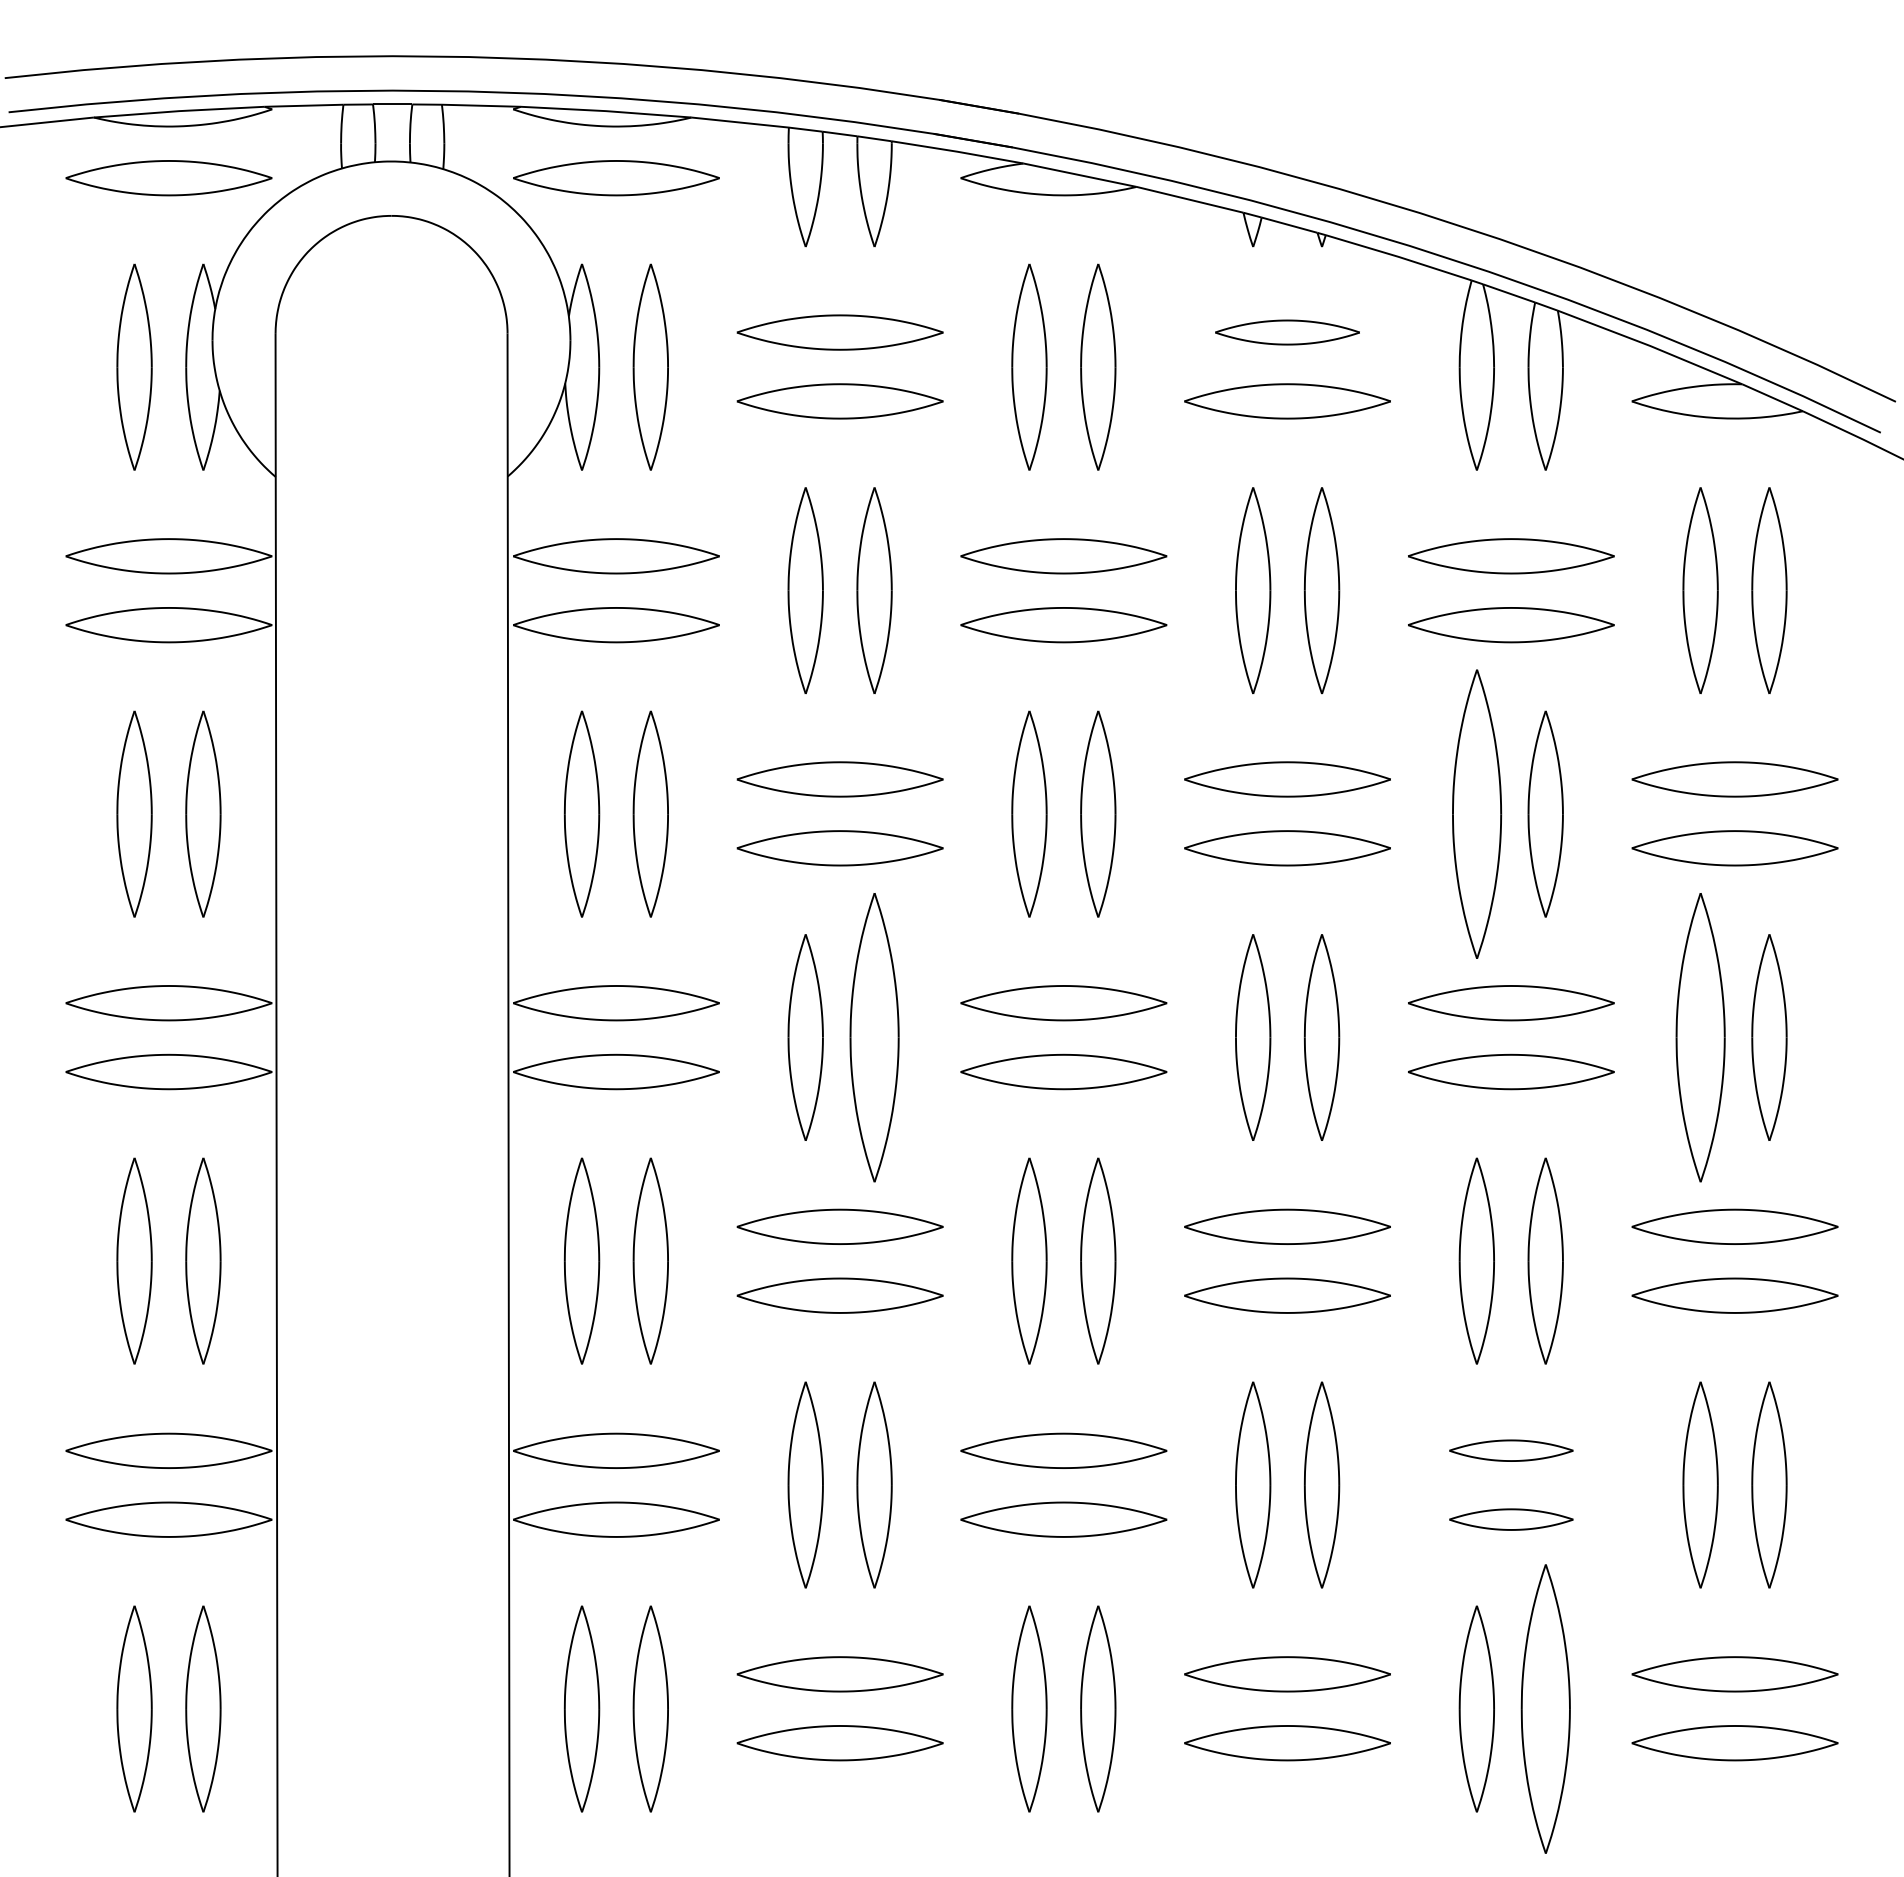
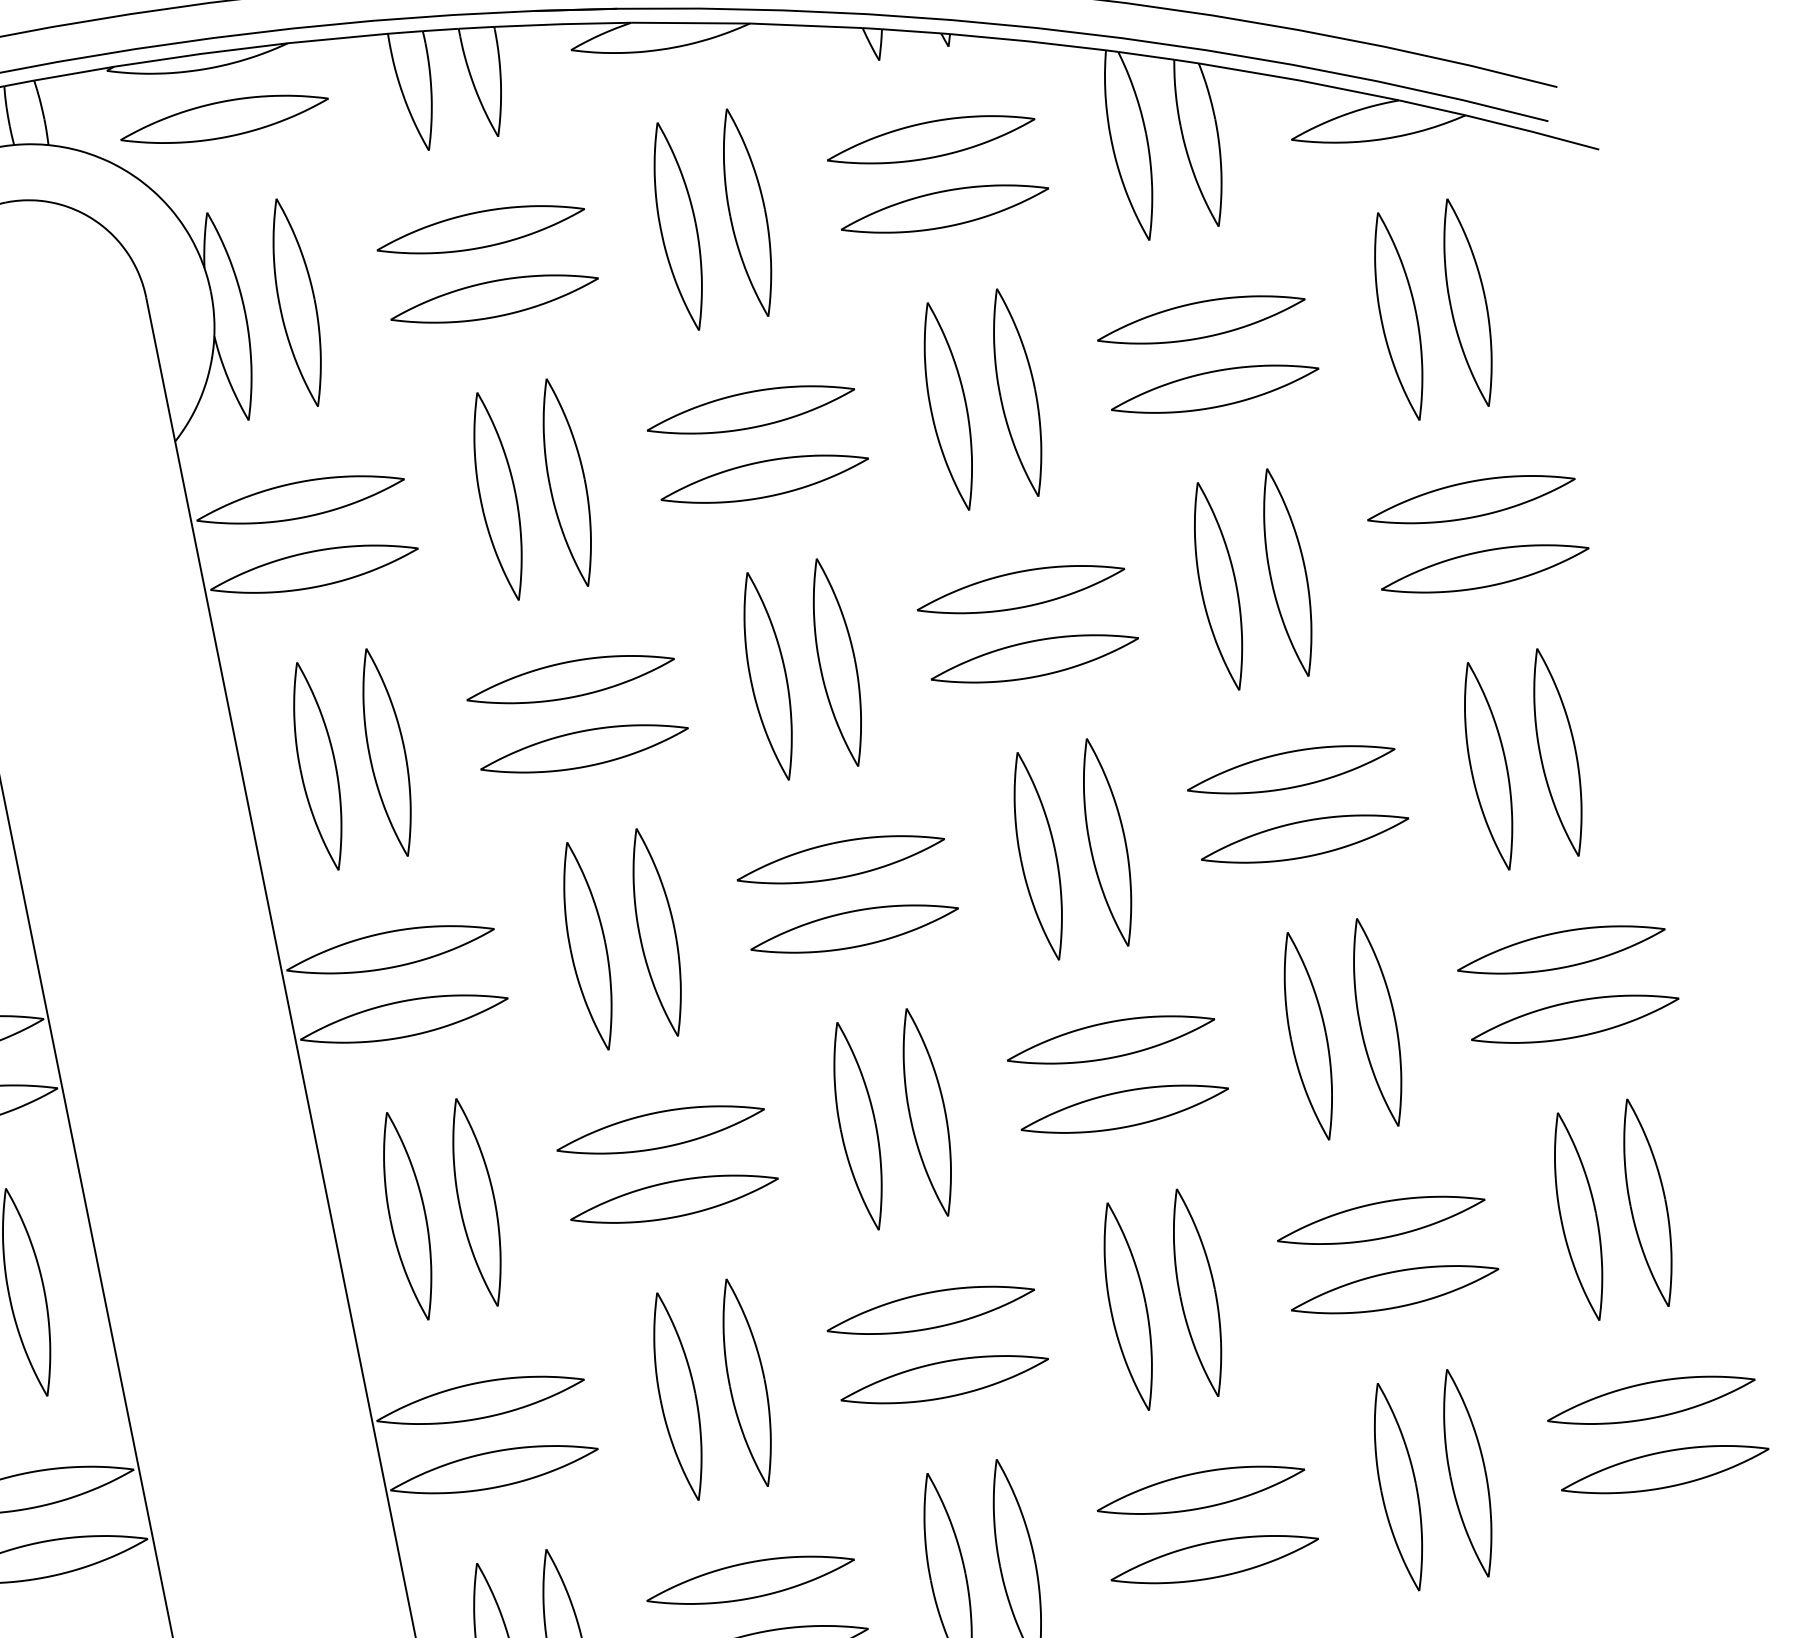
part: (1287, 332) -> (931, 139), size x1.43
part: (1476, 813) -> (1218, 585), size x0.71
part: (874, 1037) -> (657, 932), size x0.71
part: (1700, 1037) -> (1488, 766), size x0.71
part: (1511, 1450) -> (1381, 1219), size x1.67
part: (1511, 1519) -> (1395, 1289), size x1.67
part: (1545, 1708) -> (1467, 1472), size x0.71

